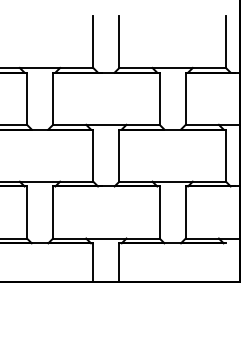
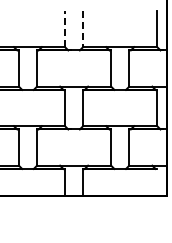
line: (94, 41) -> (65, 28), solid -> dashed
line: (119, 42) -> (83, 29), solid -> dashed

